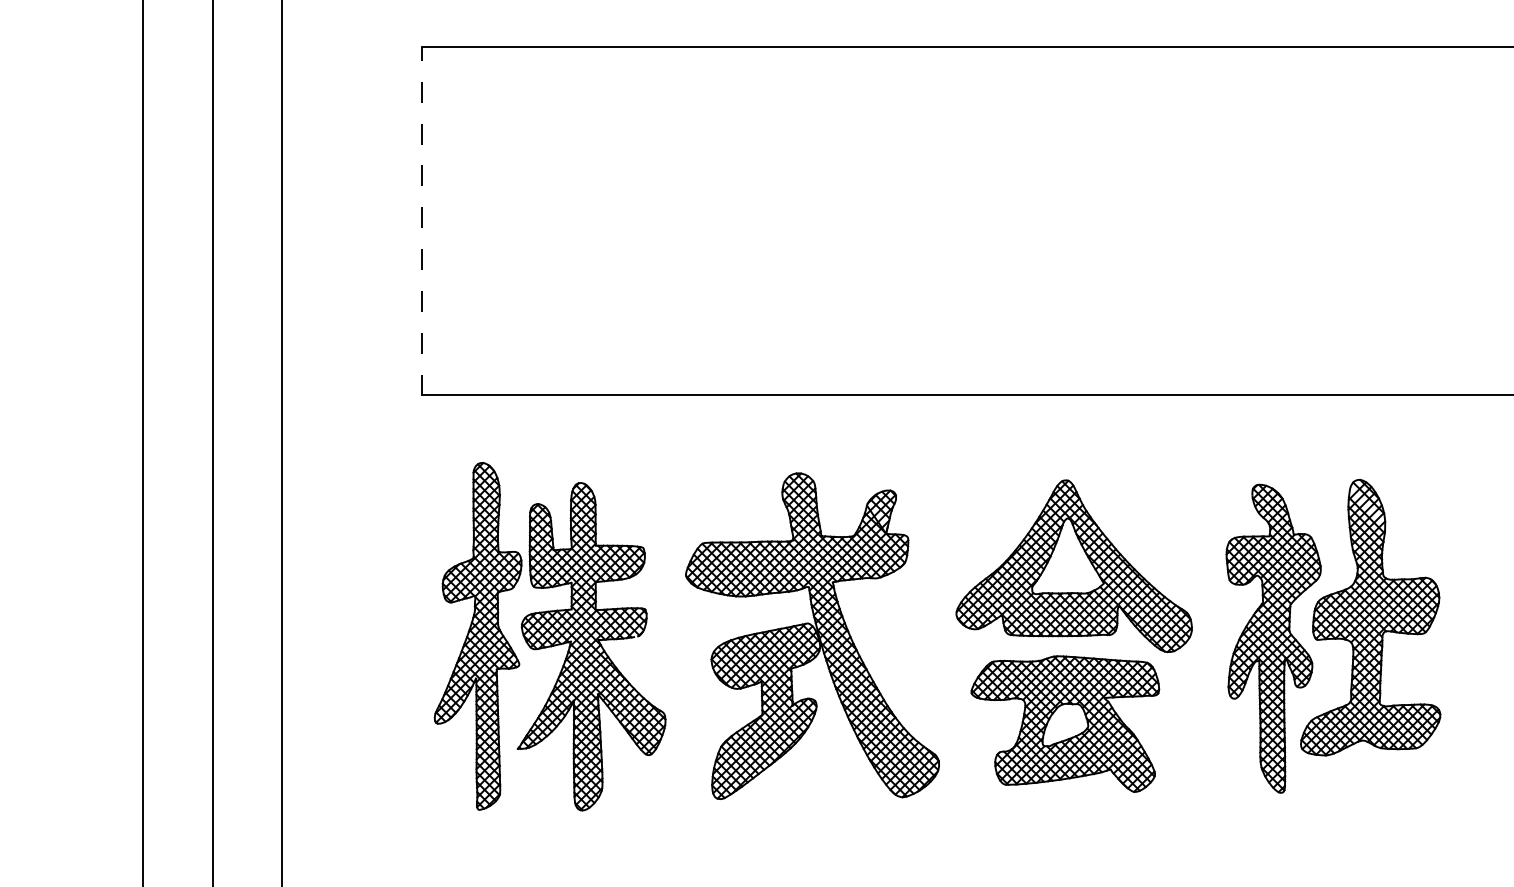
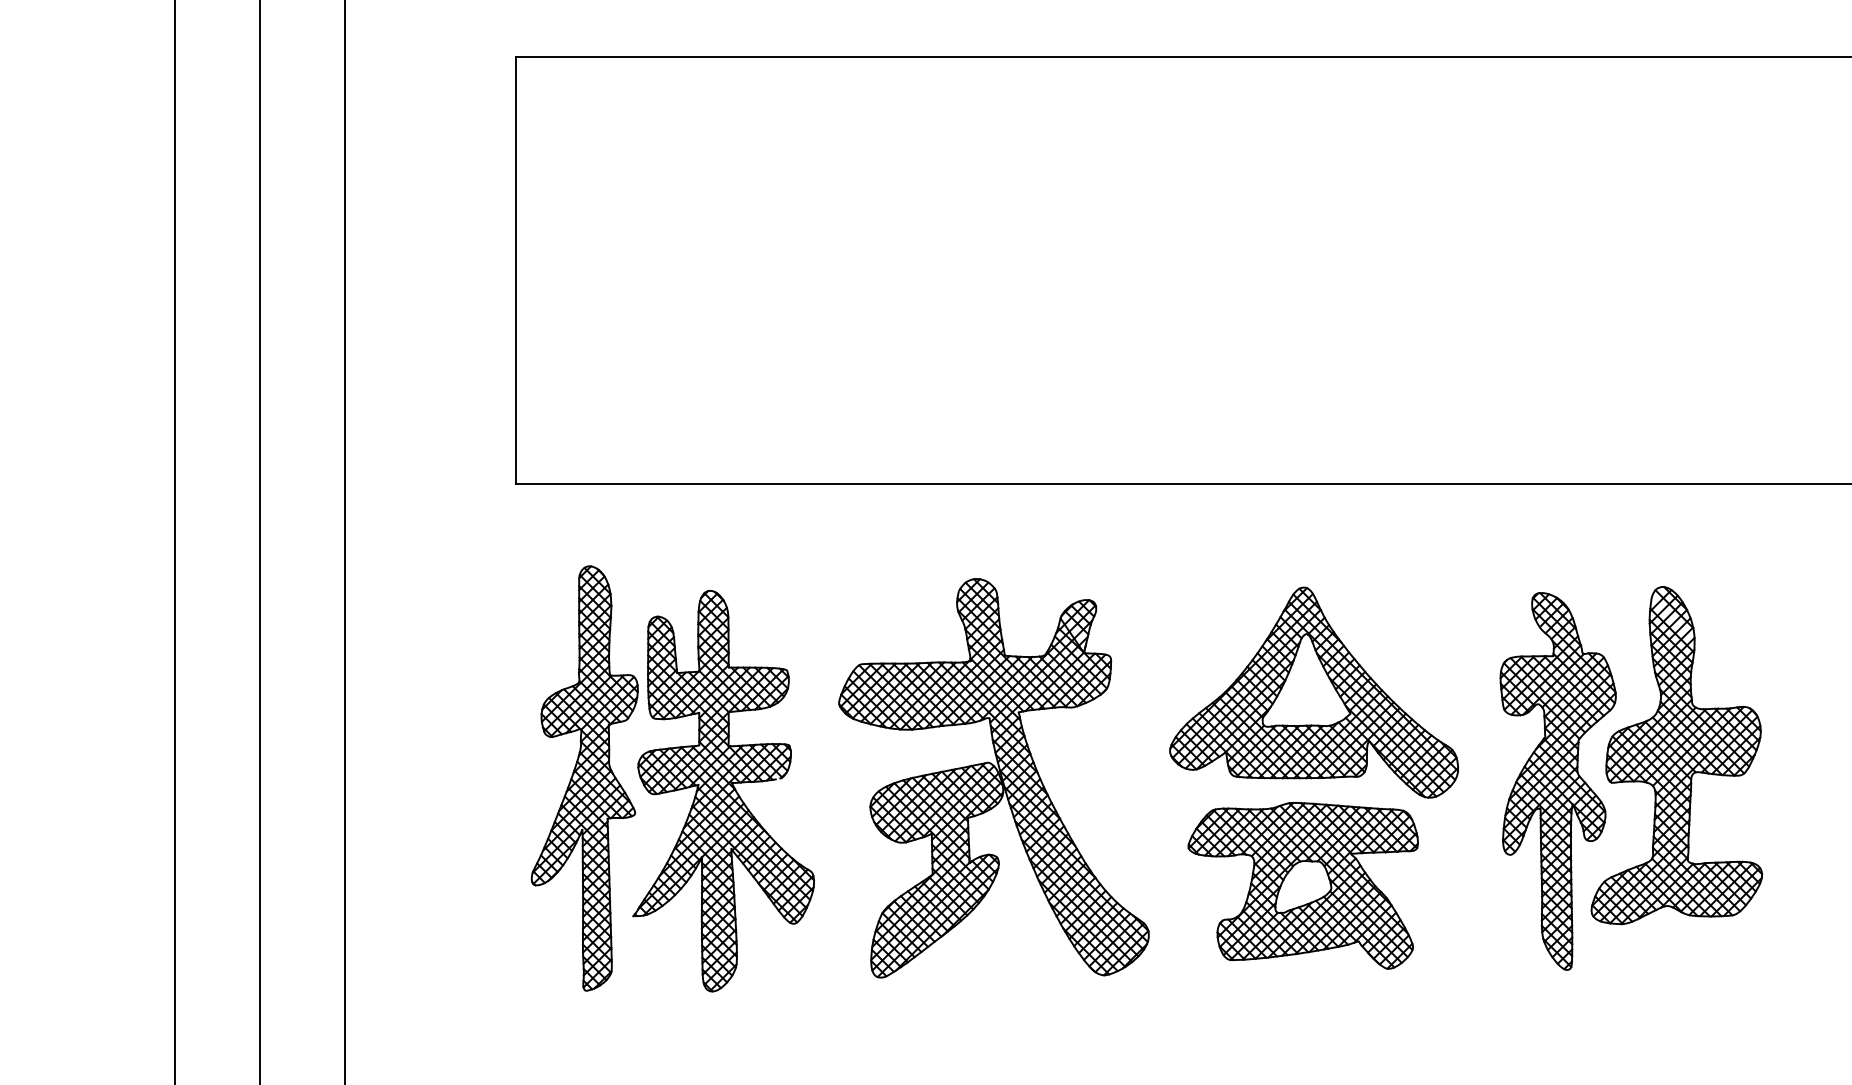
line: (421, 221) -> (515, 270), dashed -> solid

